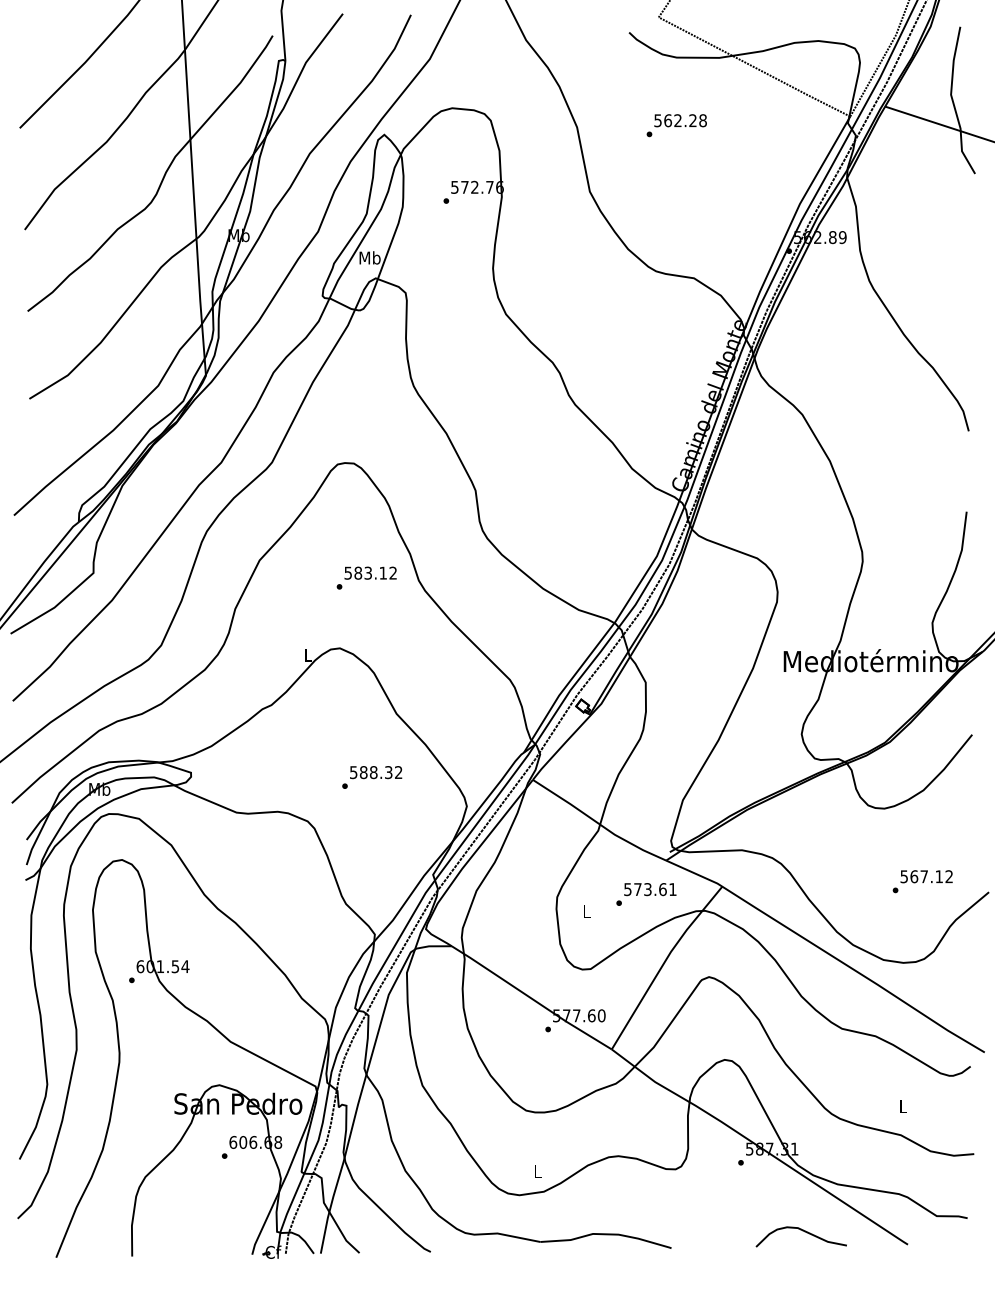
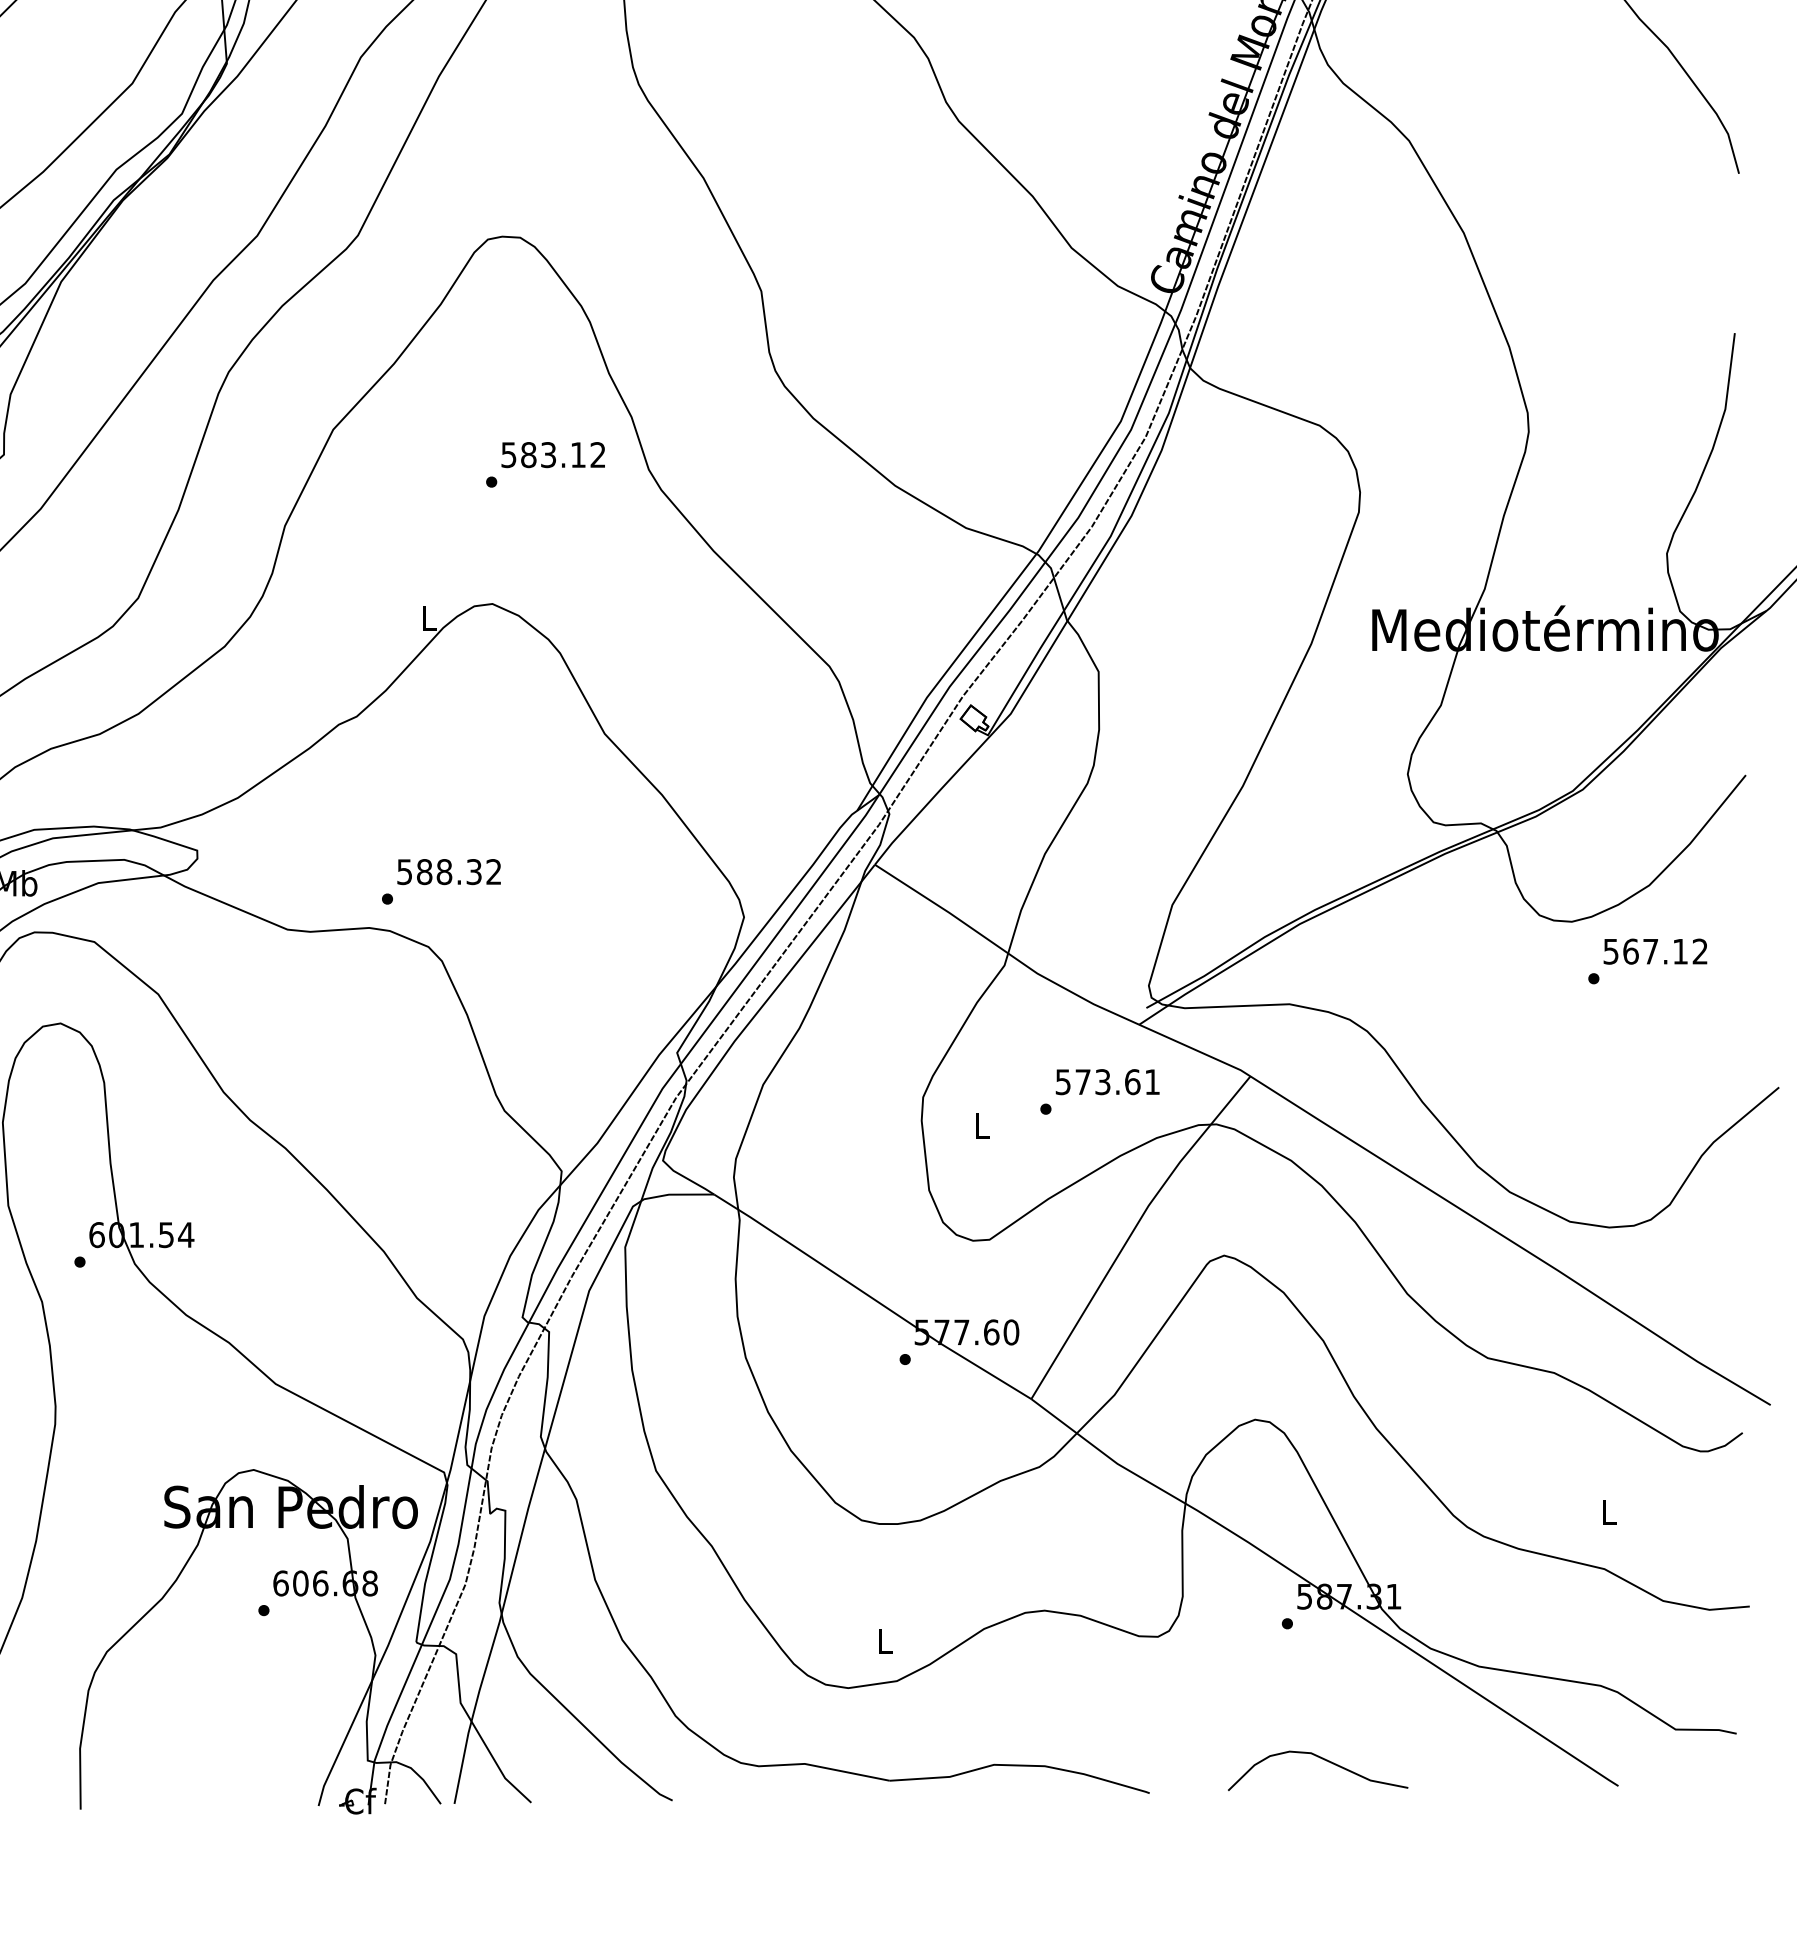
text: (372, 777) -> (441, 881), moved
text: (922, 881) -> (1647, 961), moved
curve: (802, 1231) -> (1320, 1759), moved

